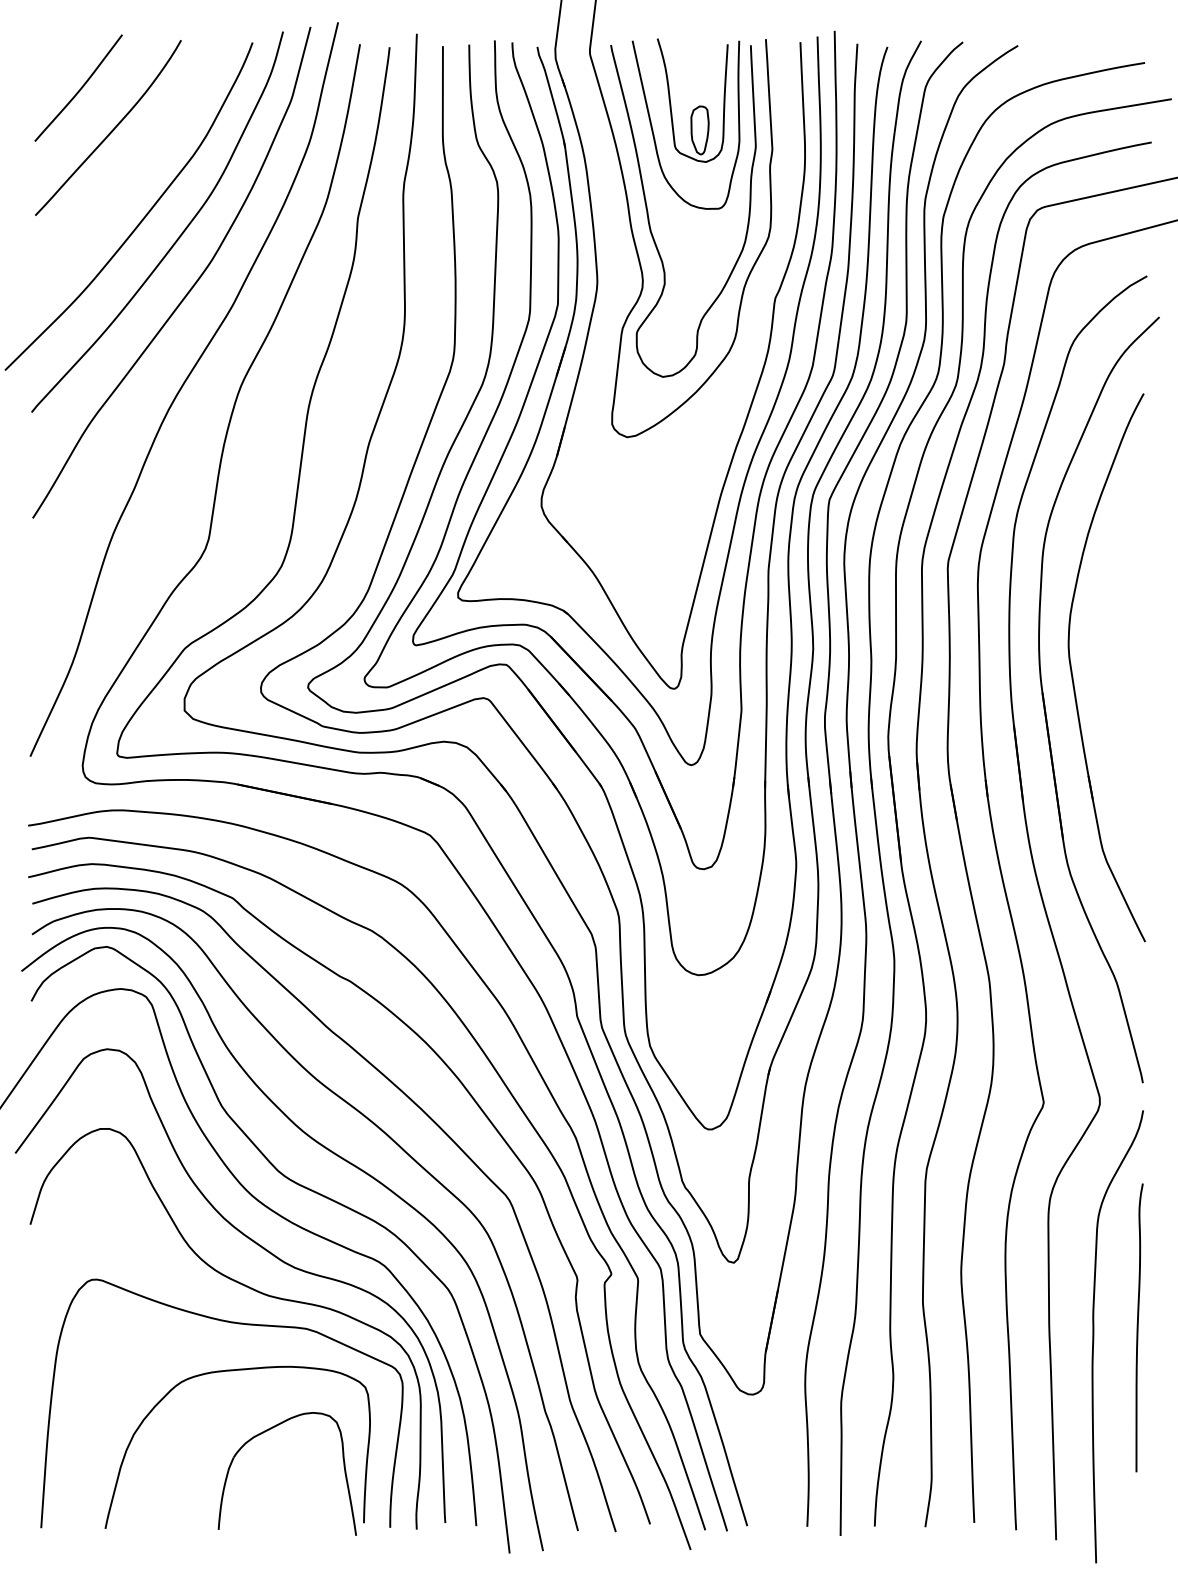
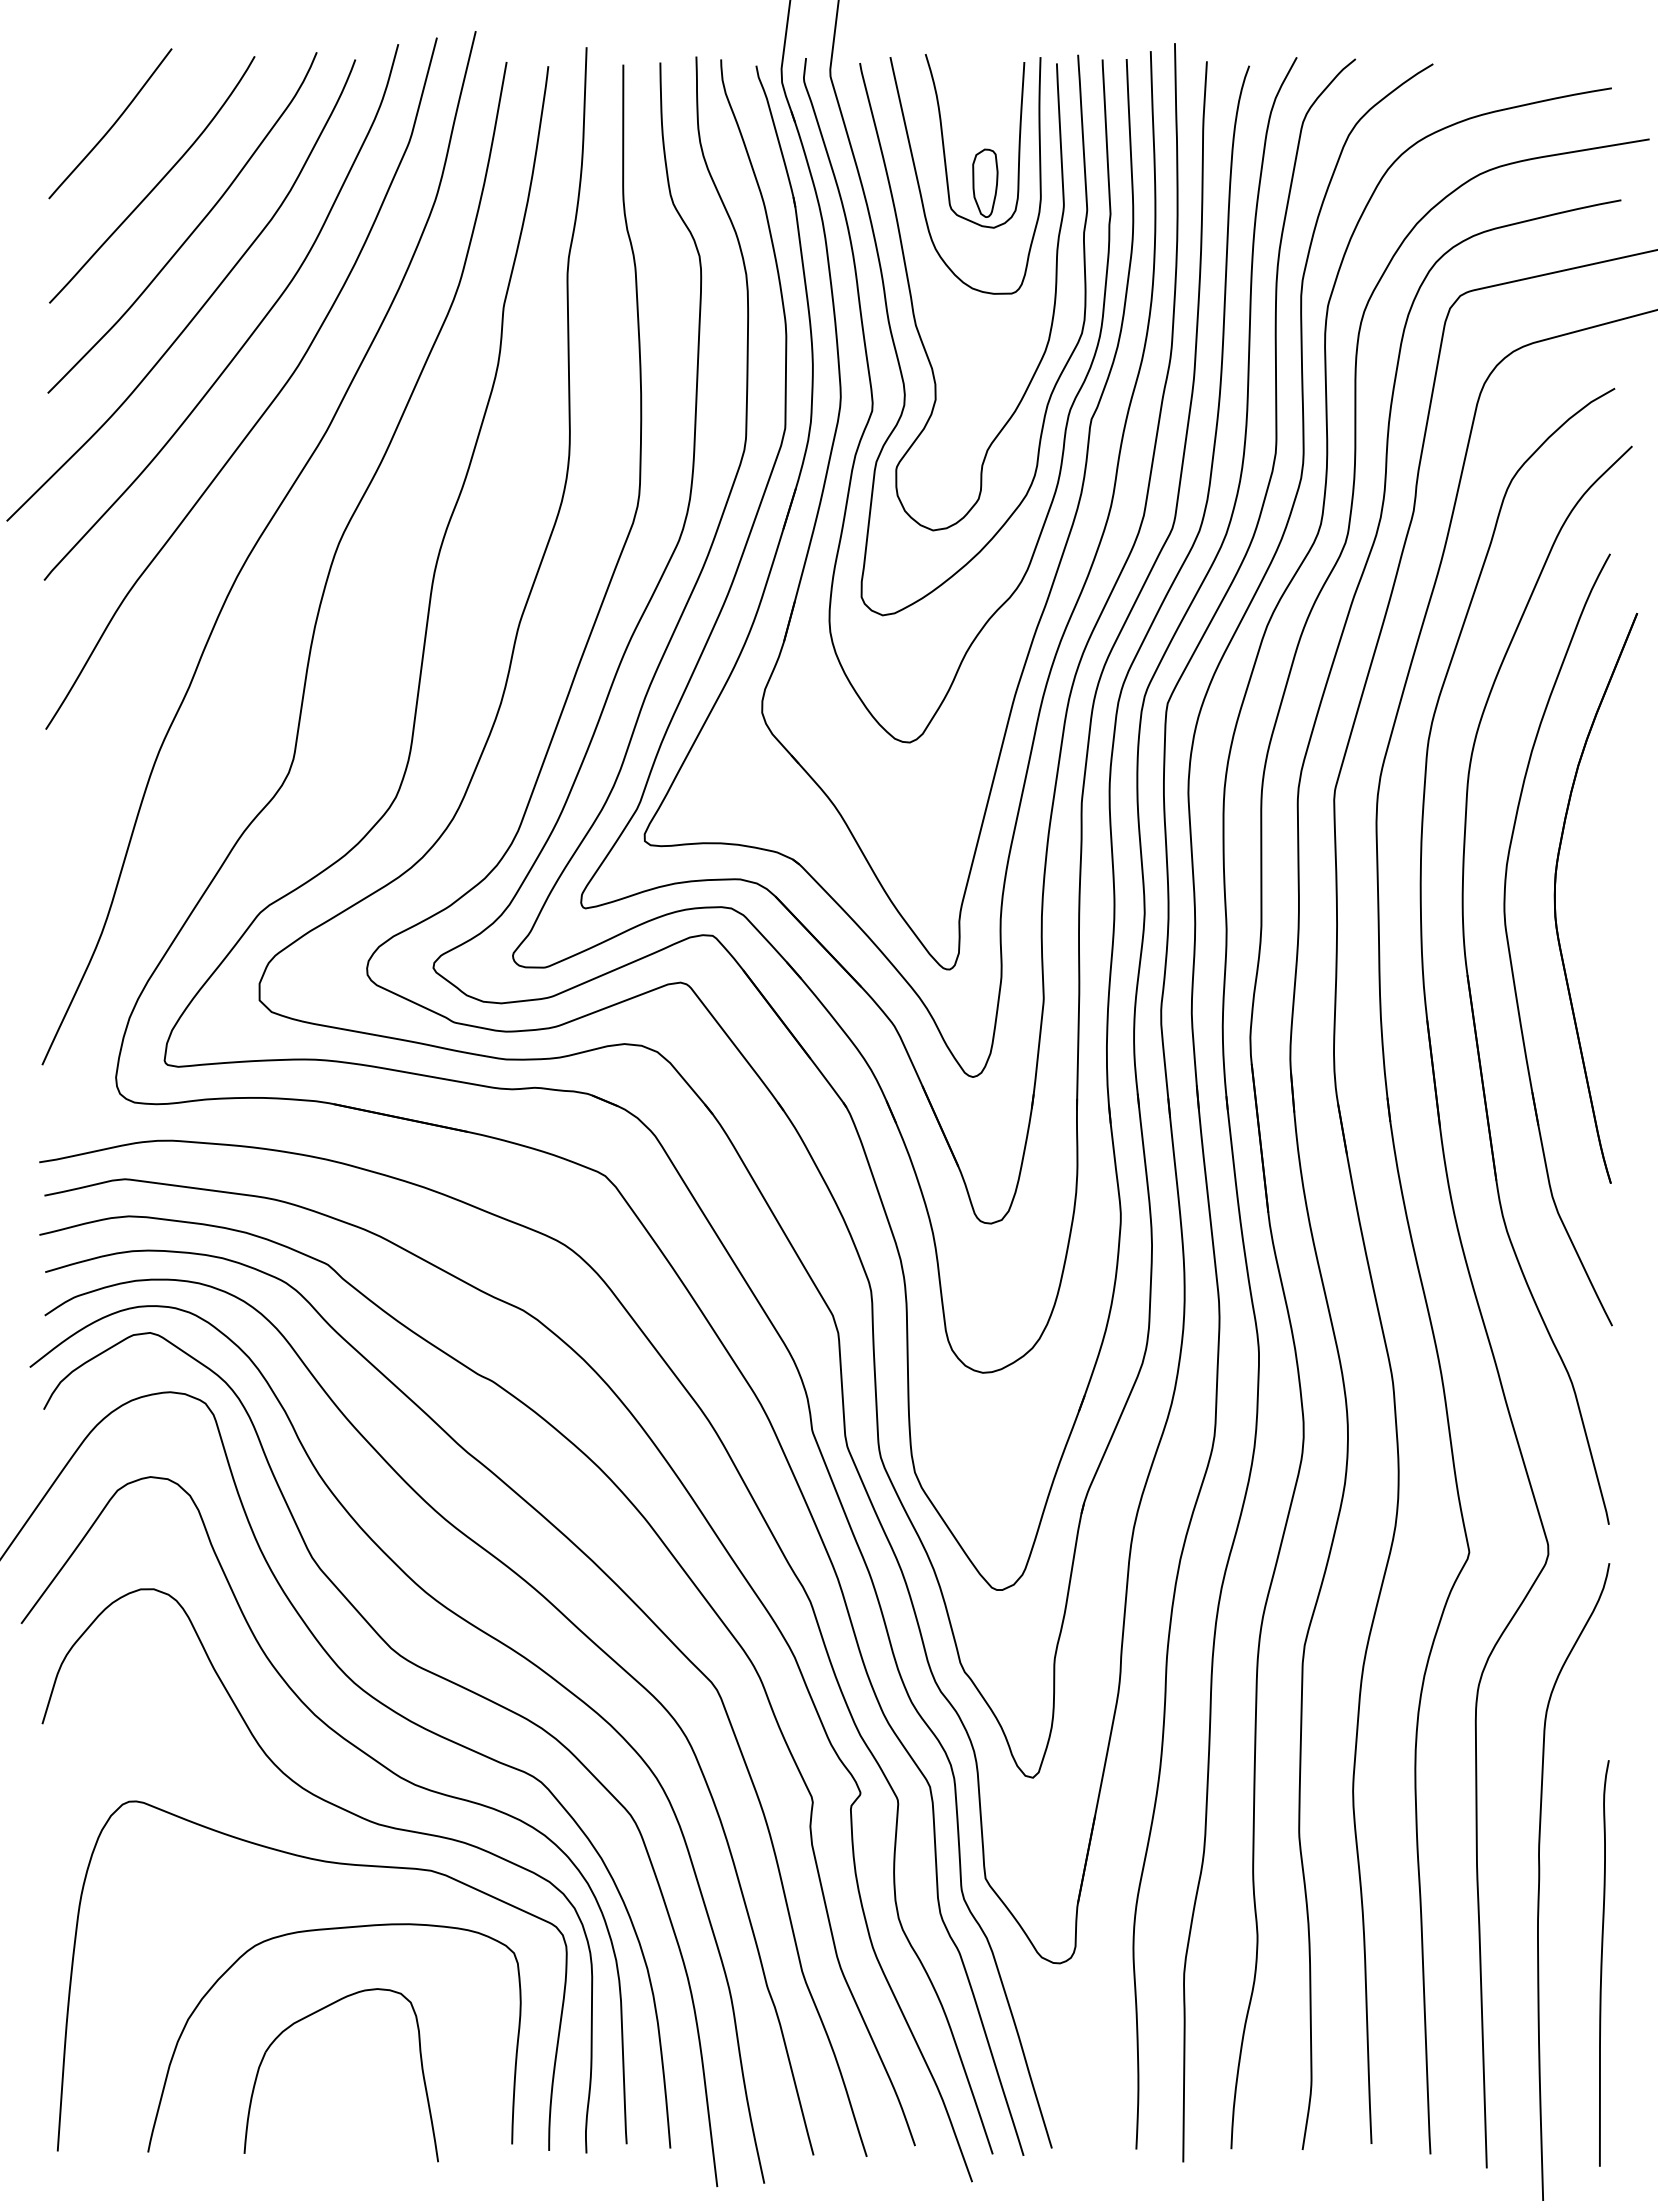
curve: (138, 162) -> (194, 228), added
curve: (620, 284) -> (873, 400), added
part: (1104, 638) -> (1555, 898), added
curve: (1138, 1327) -> (1602, 1963), moved
part: (266, 1431) -> (311, 2015), moved

